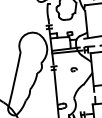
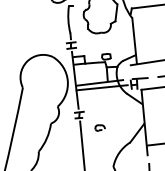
part: (73, 69) -> (98, 127), moved

